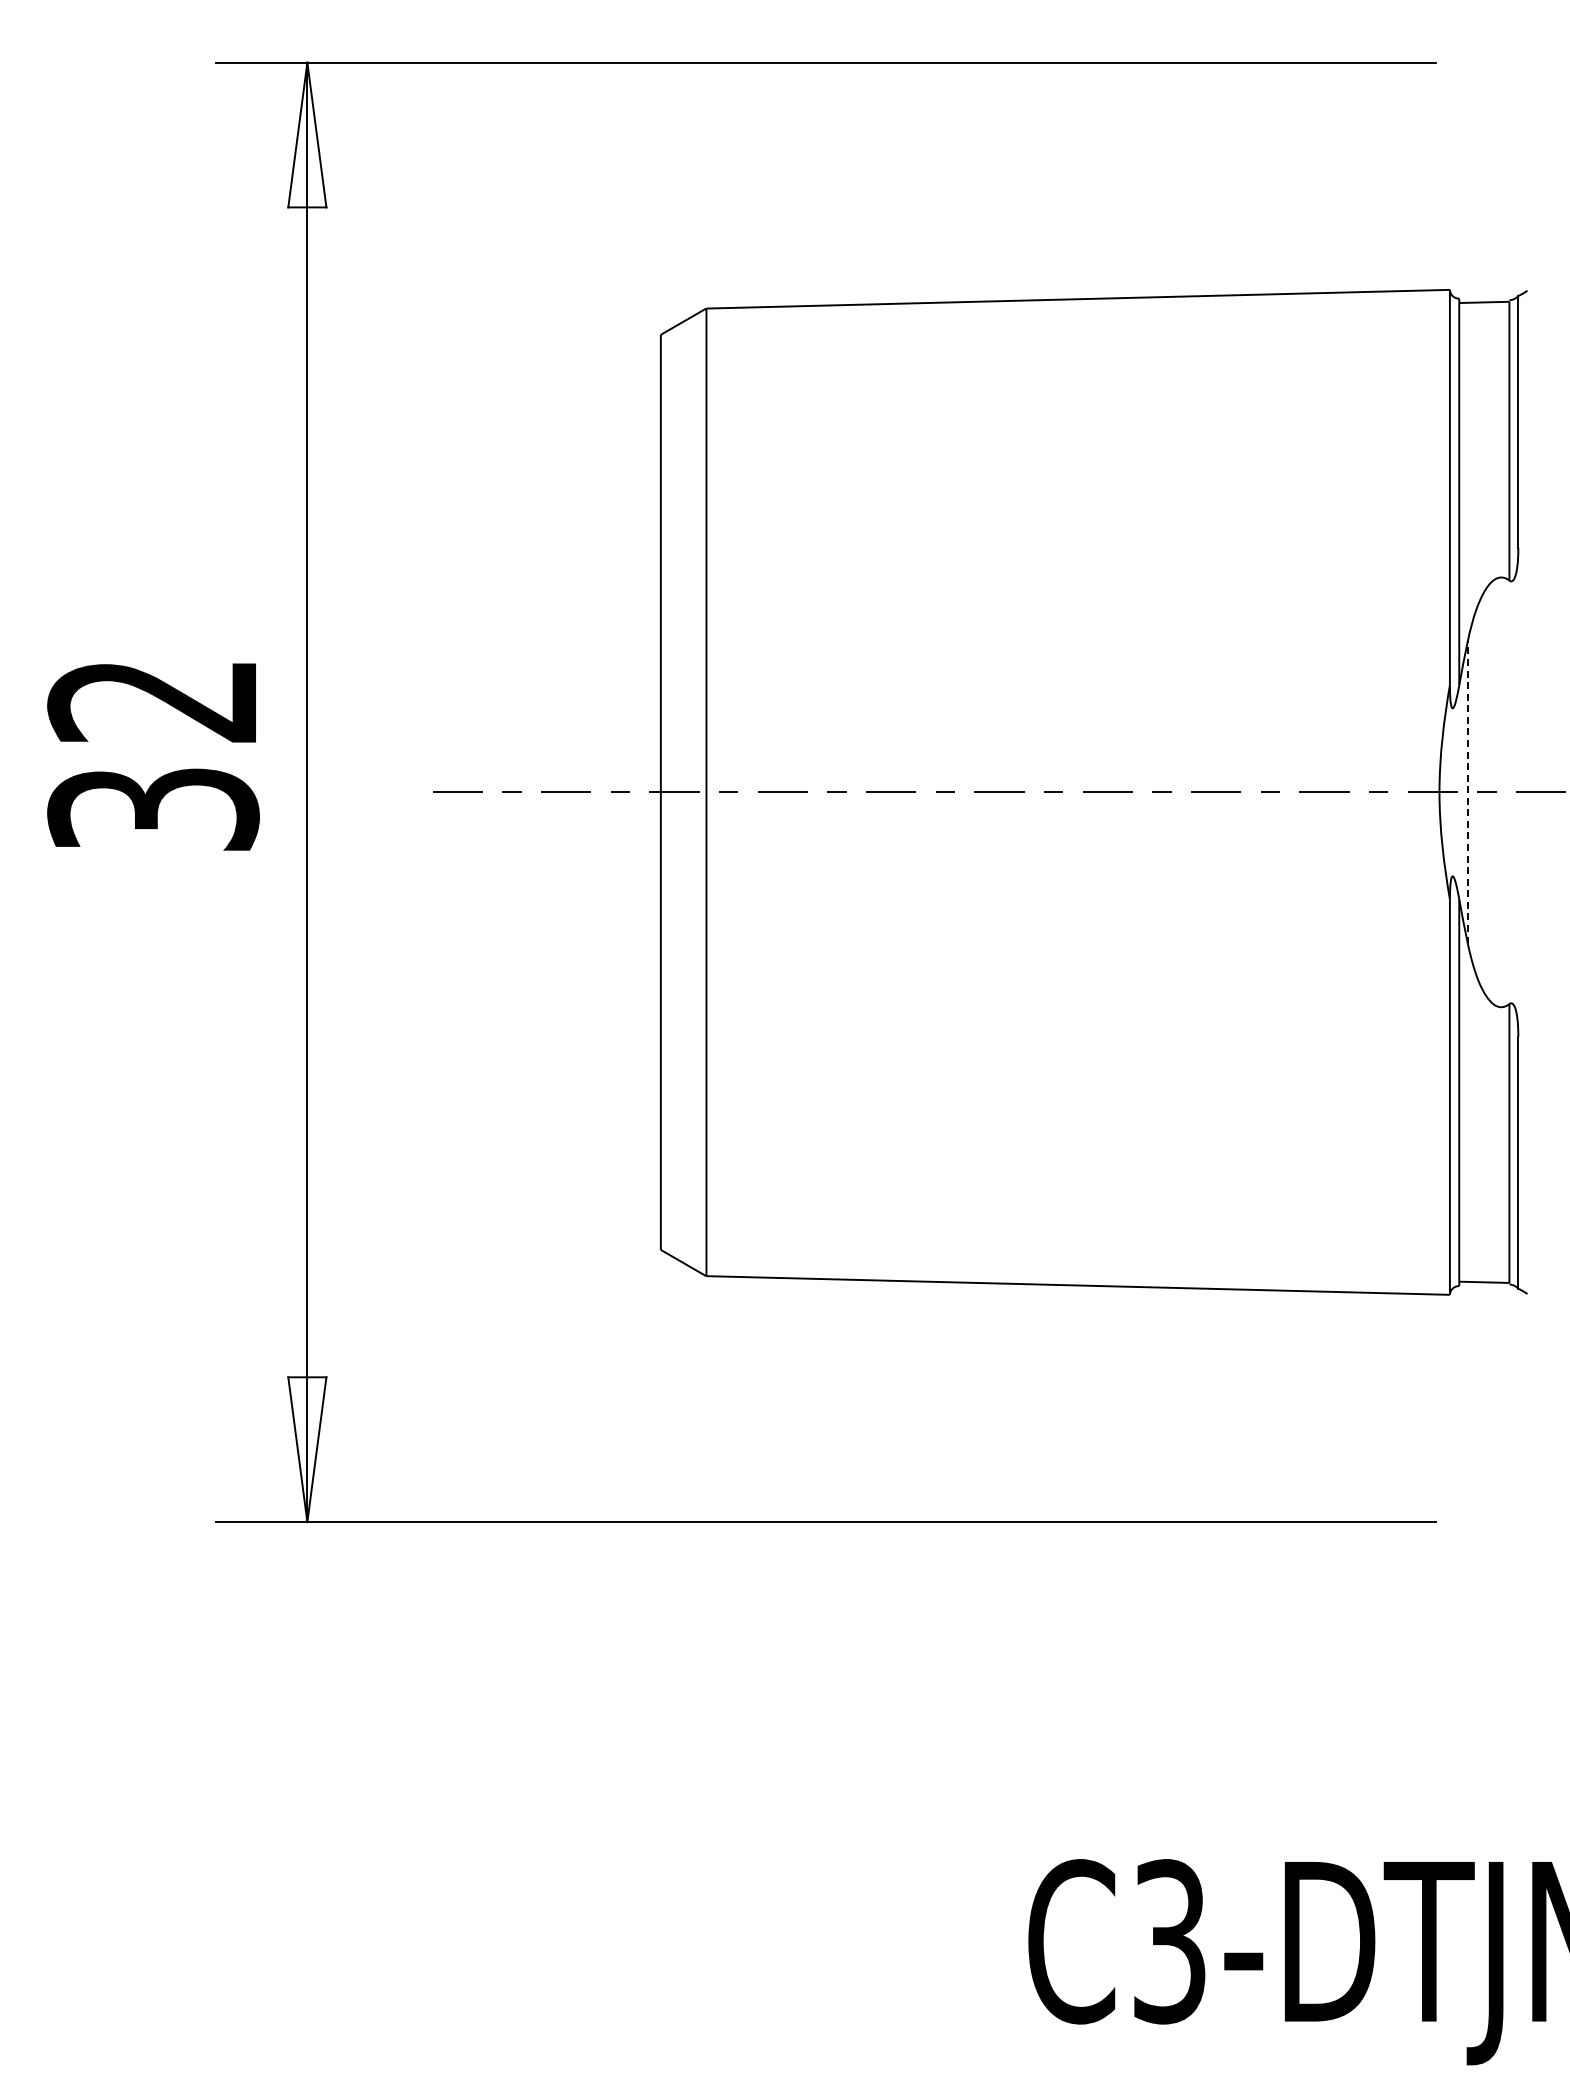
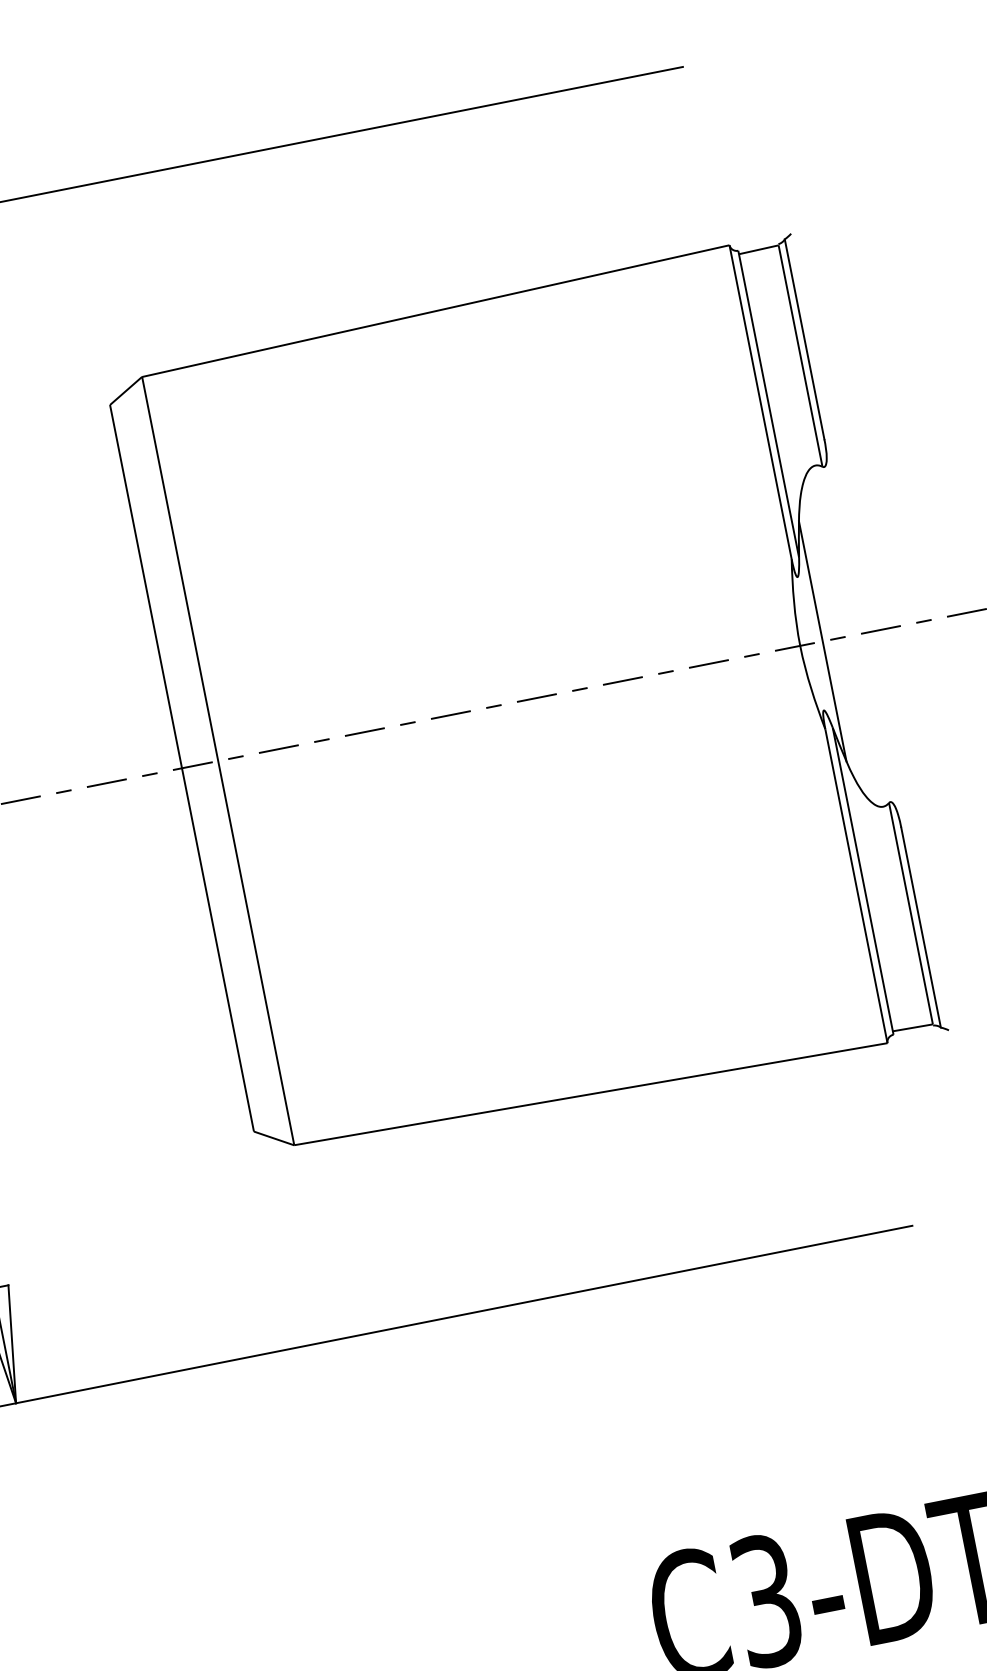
line: (1467, 791) -> (822, 640), dashed -> solid

